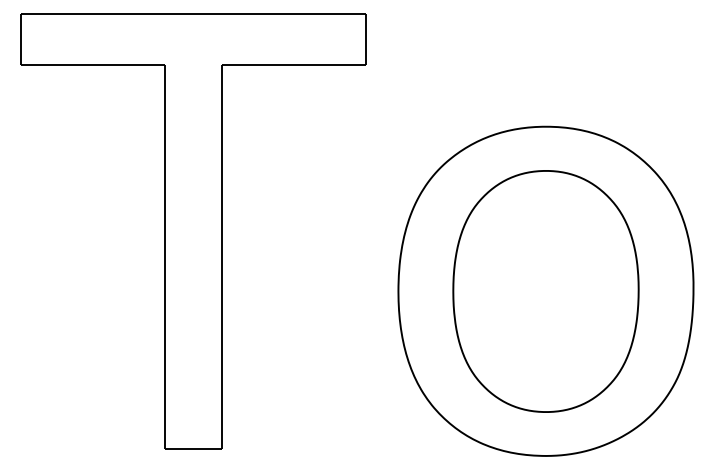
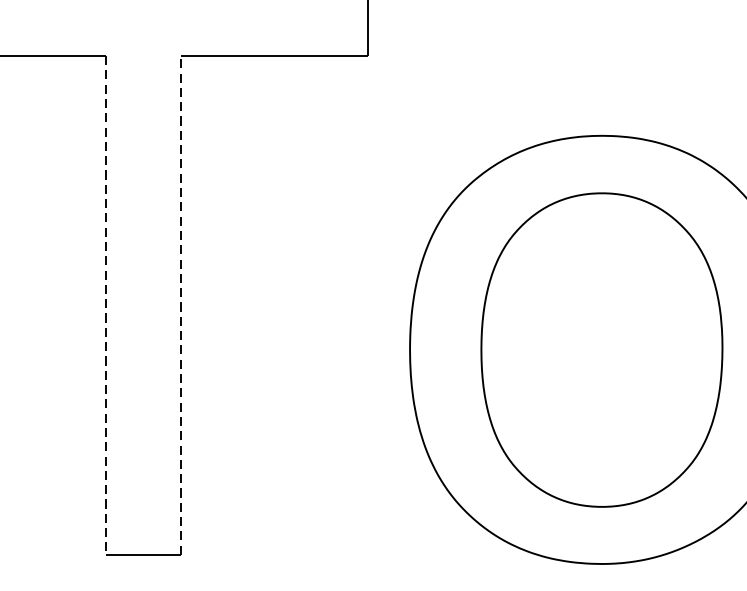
line: (164, 257) -> (105, 305), solid -> dashed
line: (222, 257) -> (181, 305), solid -> dashed

